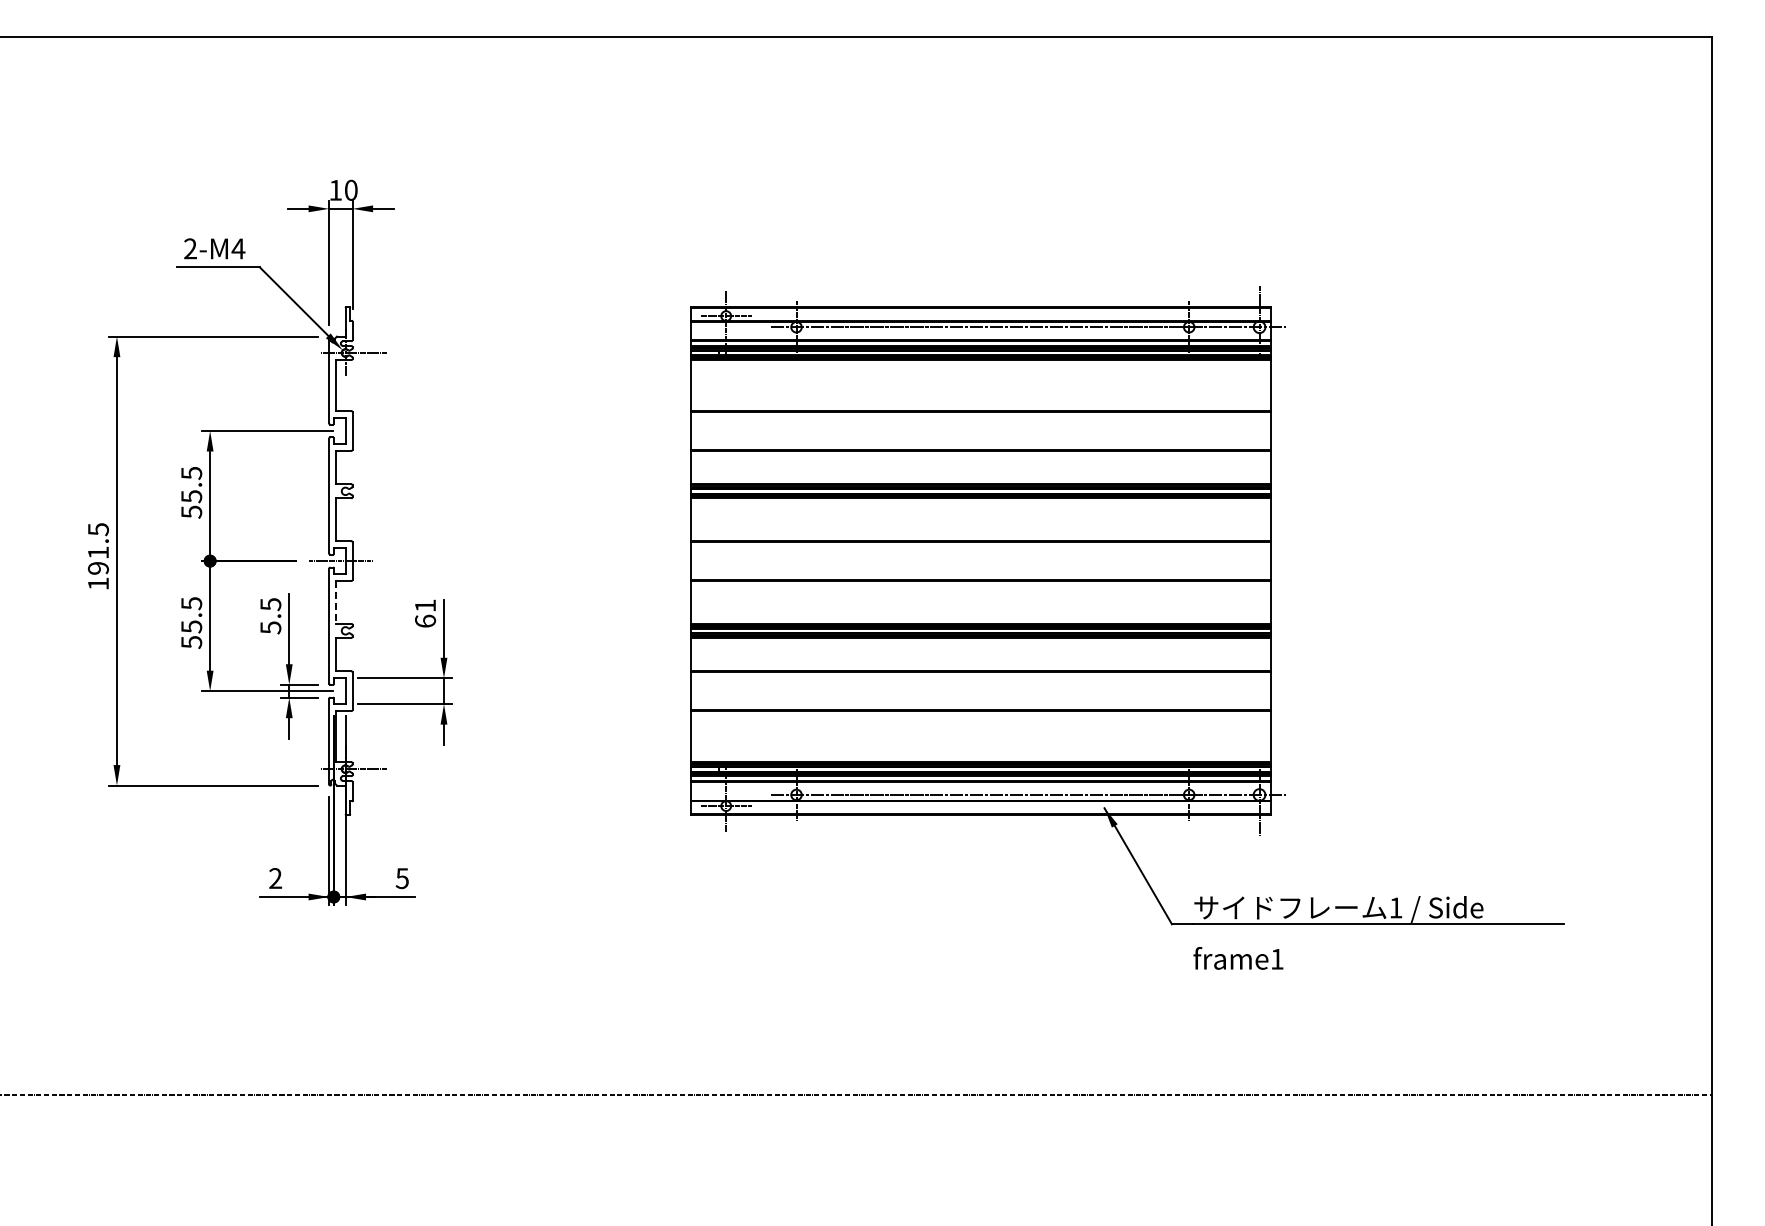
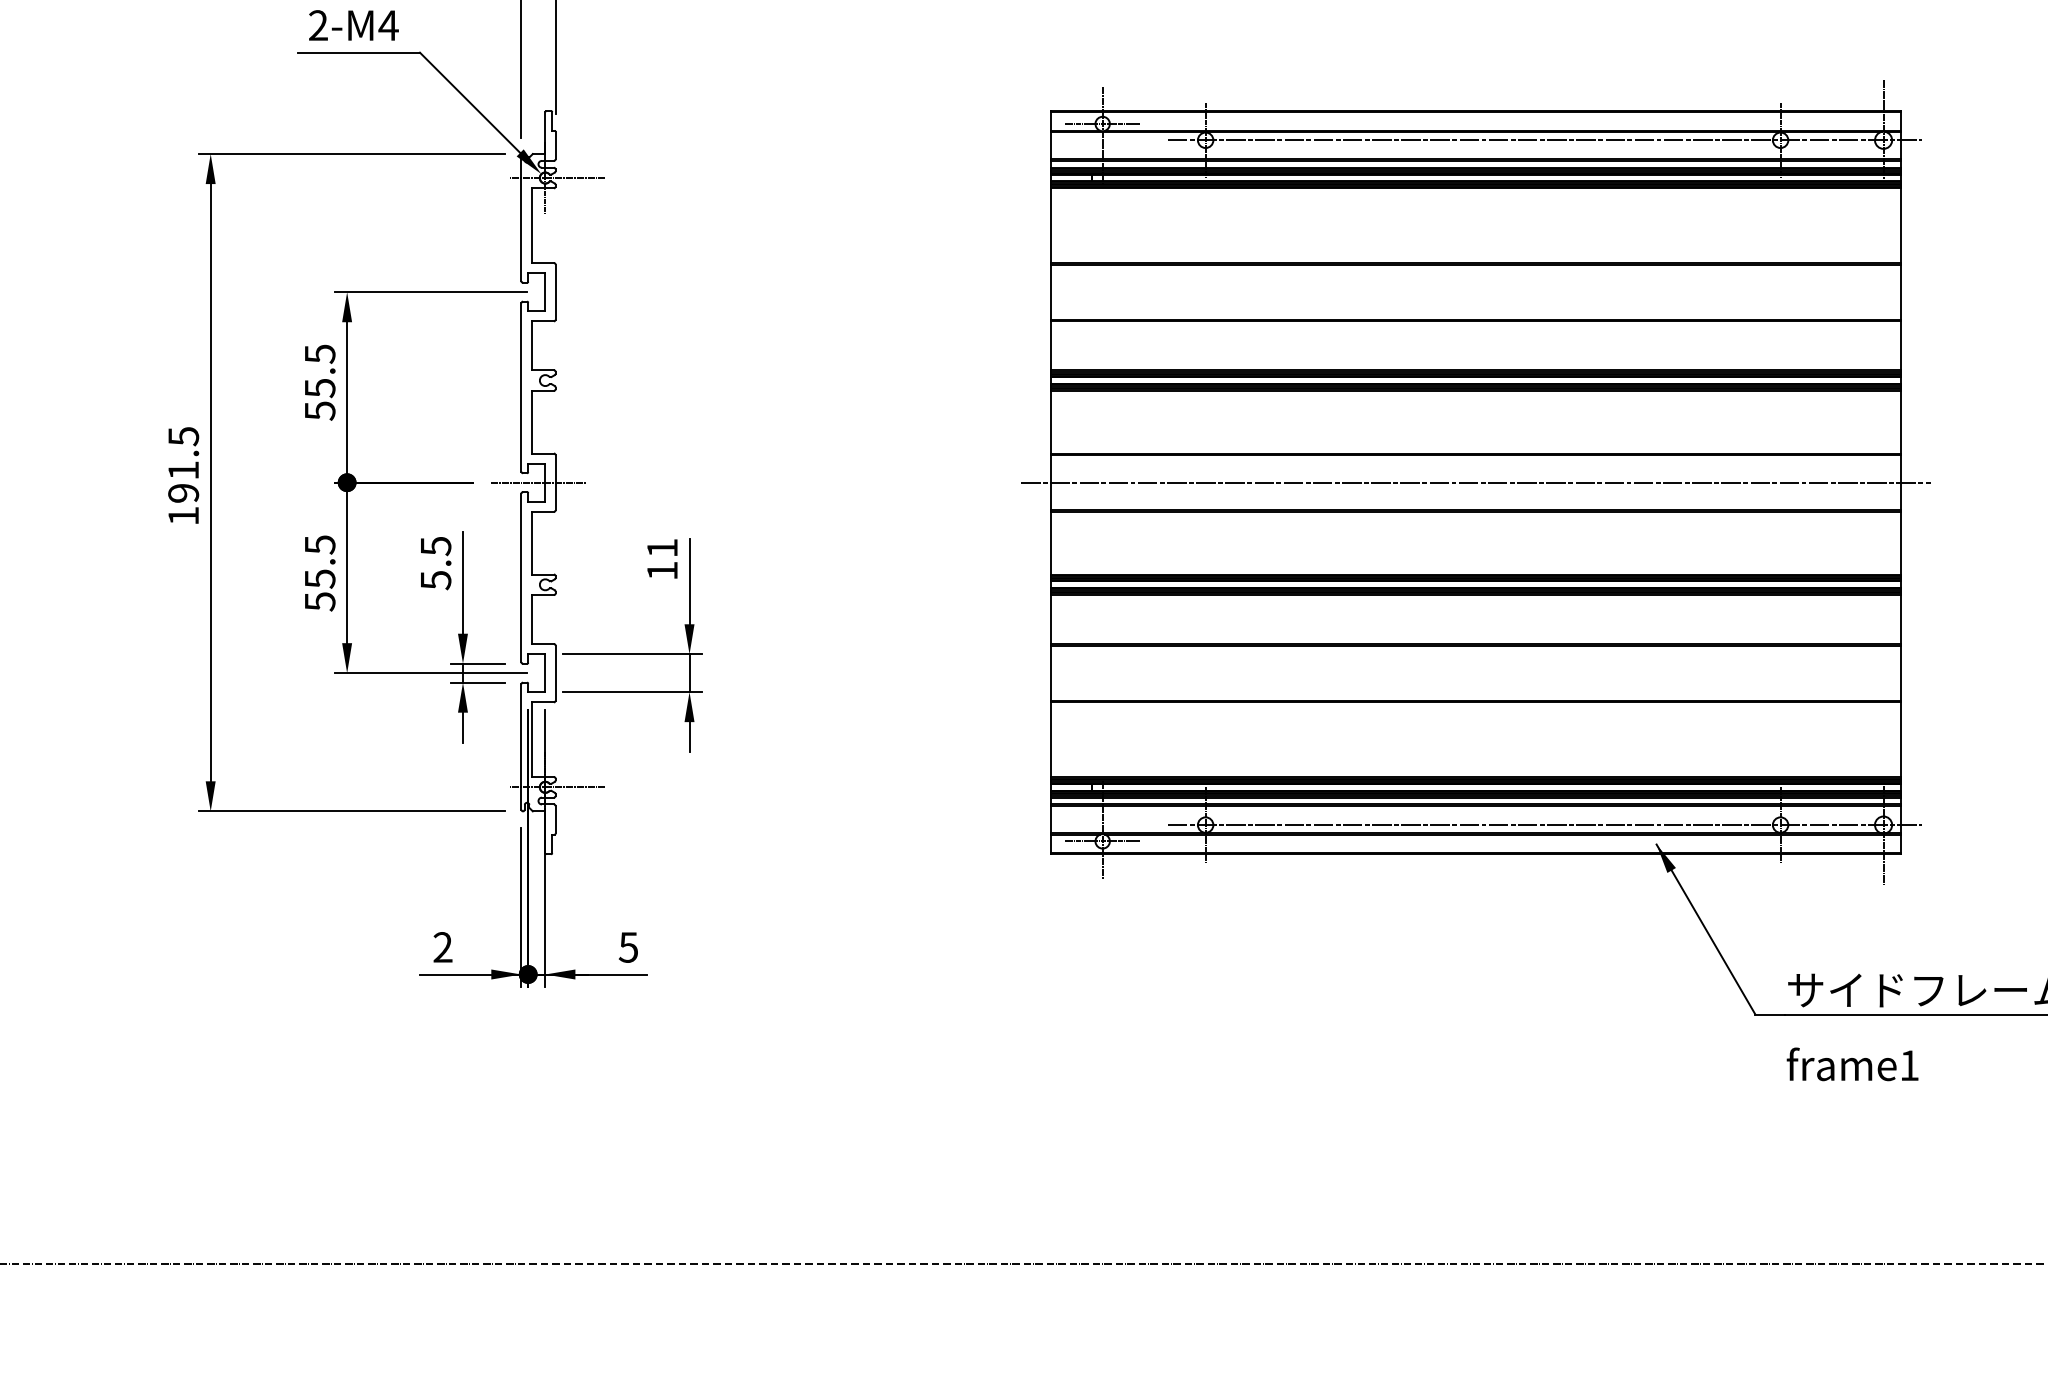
line: (980, 561) -> (1475, 483), added
line: (336, 602) -> (532, 543), dashed -> solid
text: (425, 620) -> (662, 569), 61 -> 11

